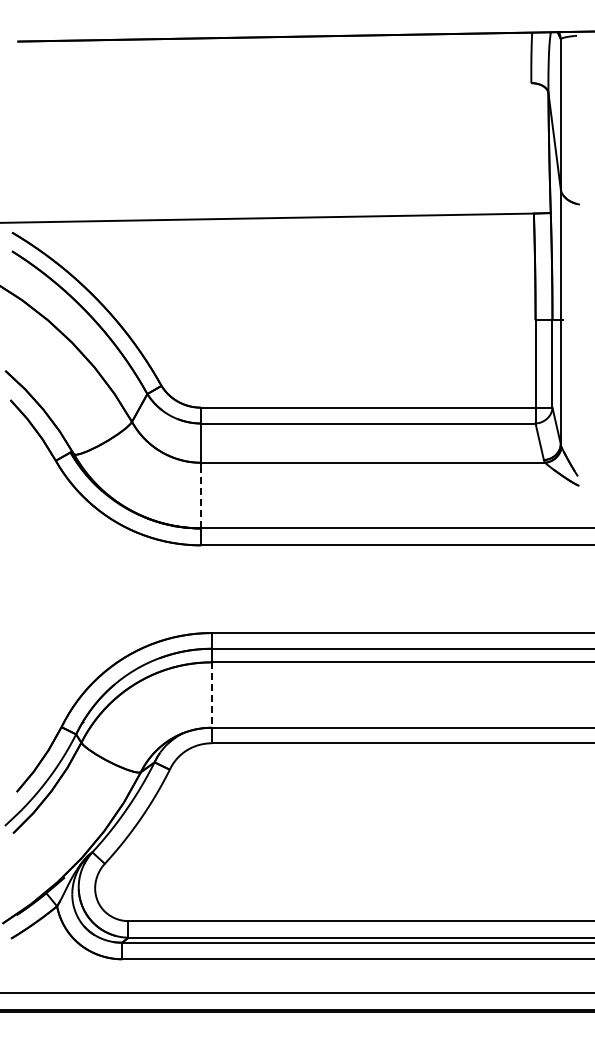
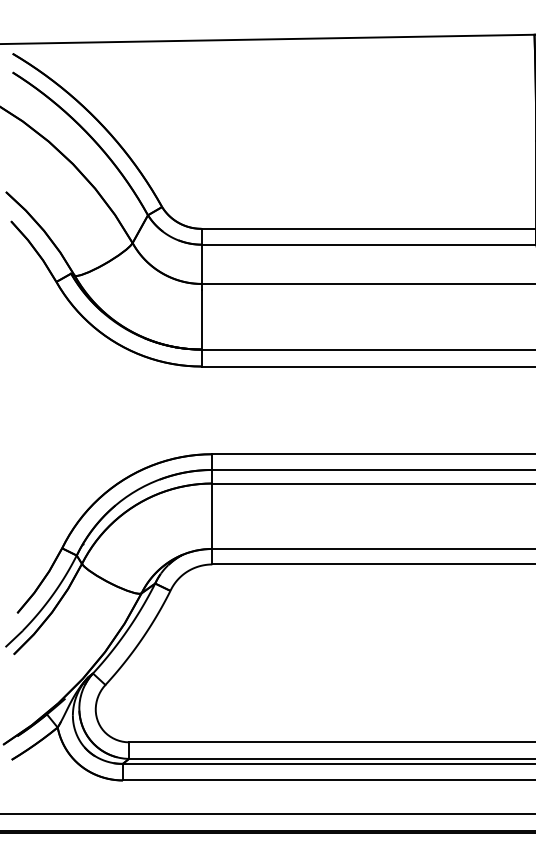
line: (200, 498) -> (201, 319), dashed -> solid
line: (211, 695) -> (212, 516), dashed -> solid

